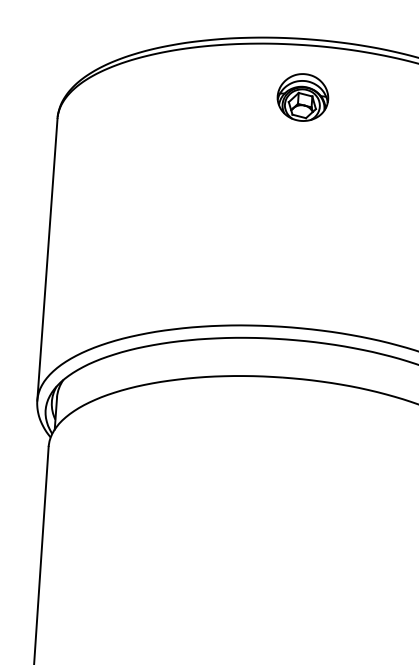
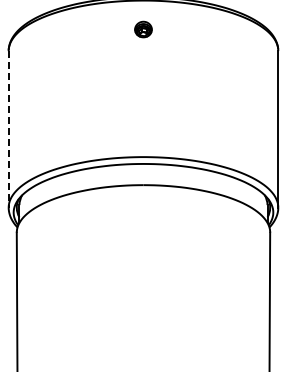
part: (303, 97) -> (143, 29), size x0.6
line: (47, 259) -> (8, 129), solid -> dashed

